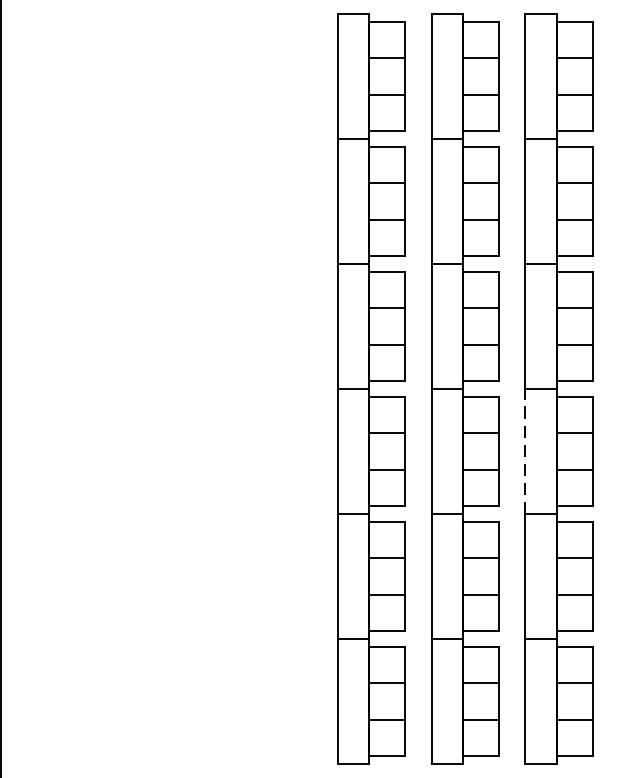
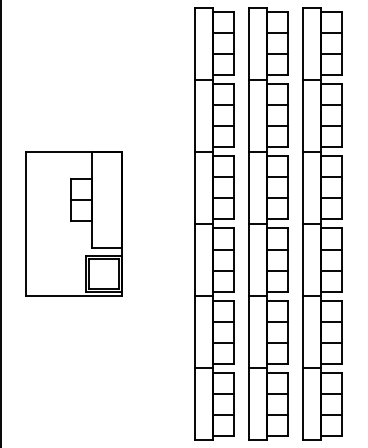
part: (127, 388) -> (73, 223), added
line: (525, 450) -> (302, 259), dashed -> solid

